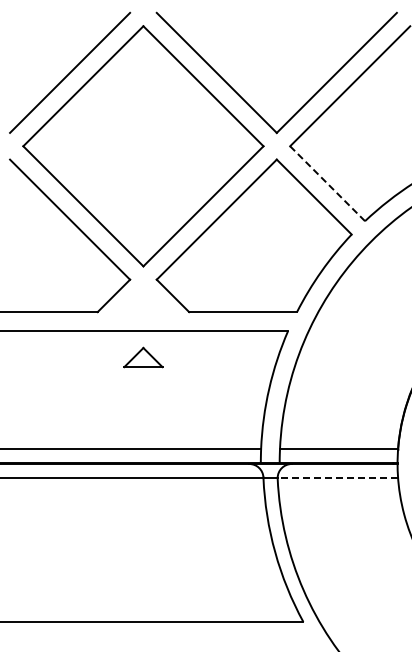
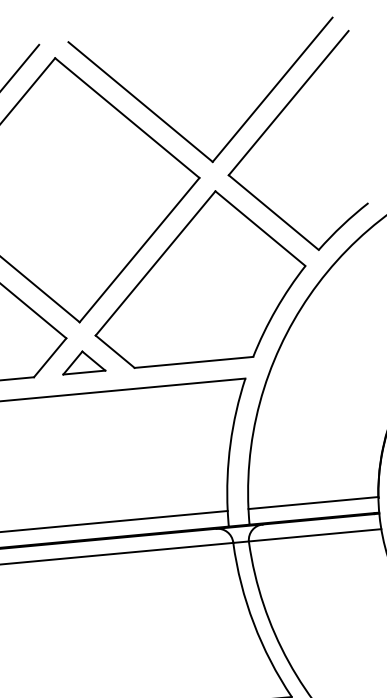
line: (327, 183) -> (273, 212), dashed -> solid
part: (143, 357) -> (83, 362), moved
line: (337, 478) -> (314, 535), dashed -> solid

